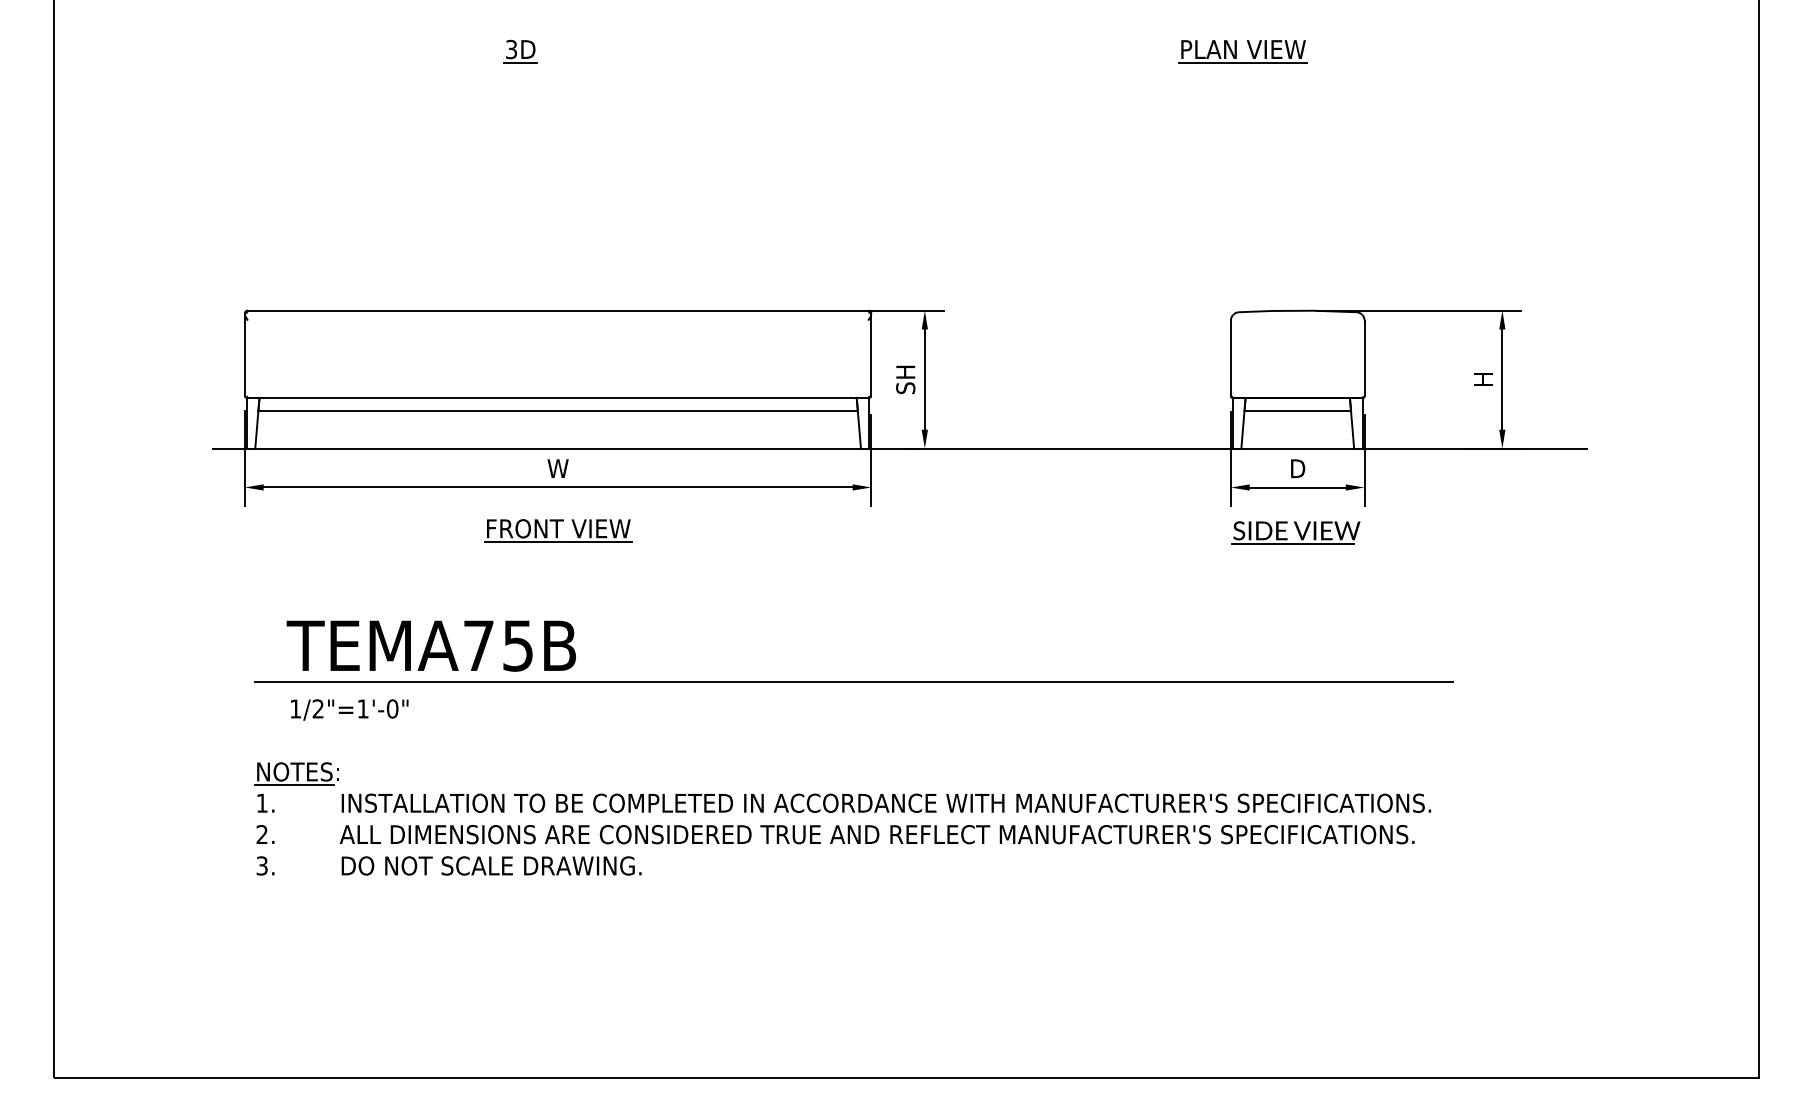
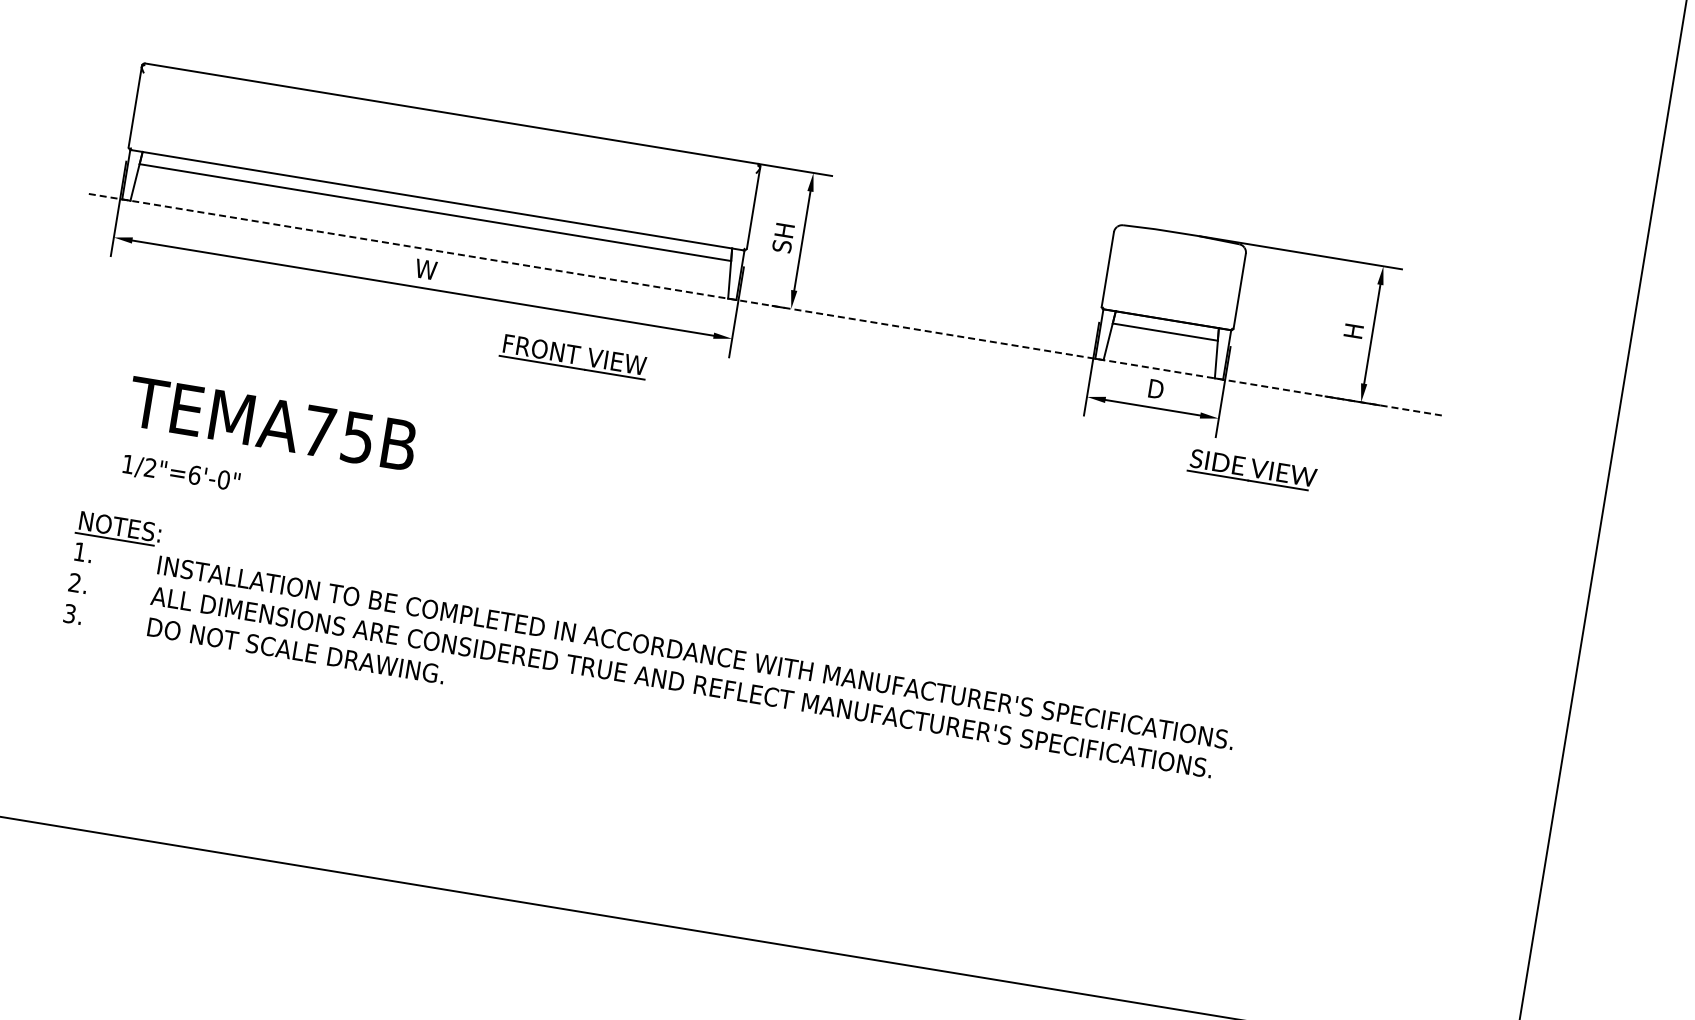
line: (900, 448) -> (767, 305), solid -> dashed
part: (558, 530) -> (574, 356), moved
part: (1295, 532) -> (1251, 469), moved
line: (853, 682) -> (683, 528), removed
text: (363, 708) -> (195, 474), 1/2"=1'-0" -> 1/2"=6'-0"

